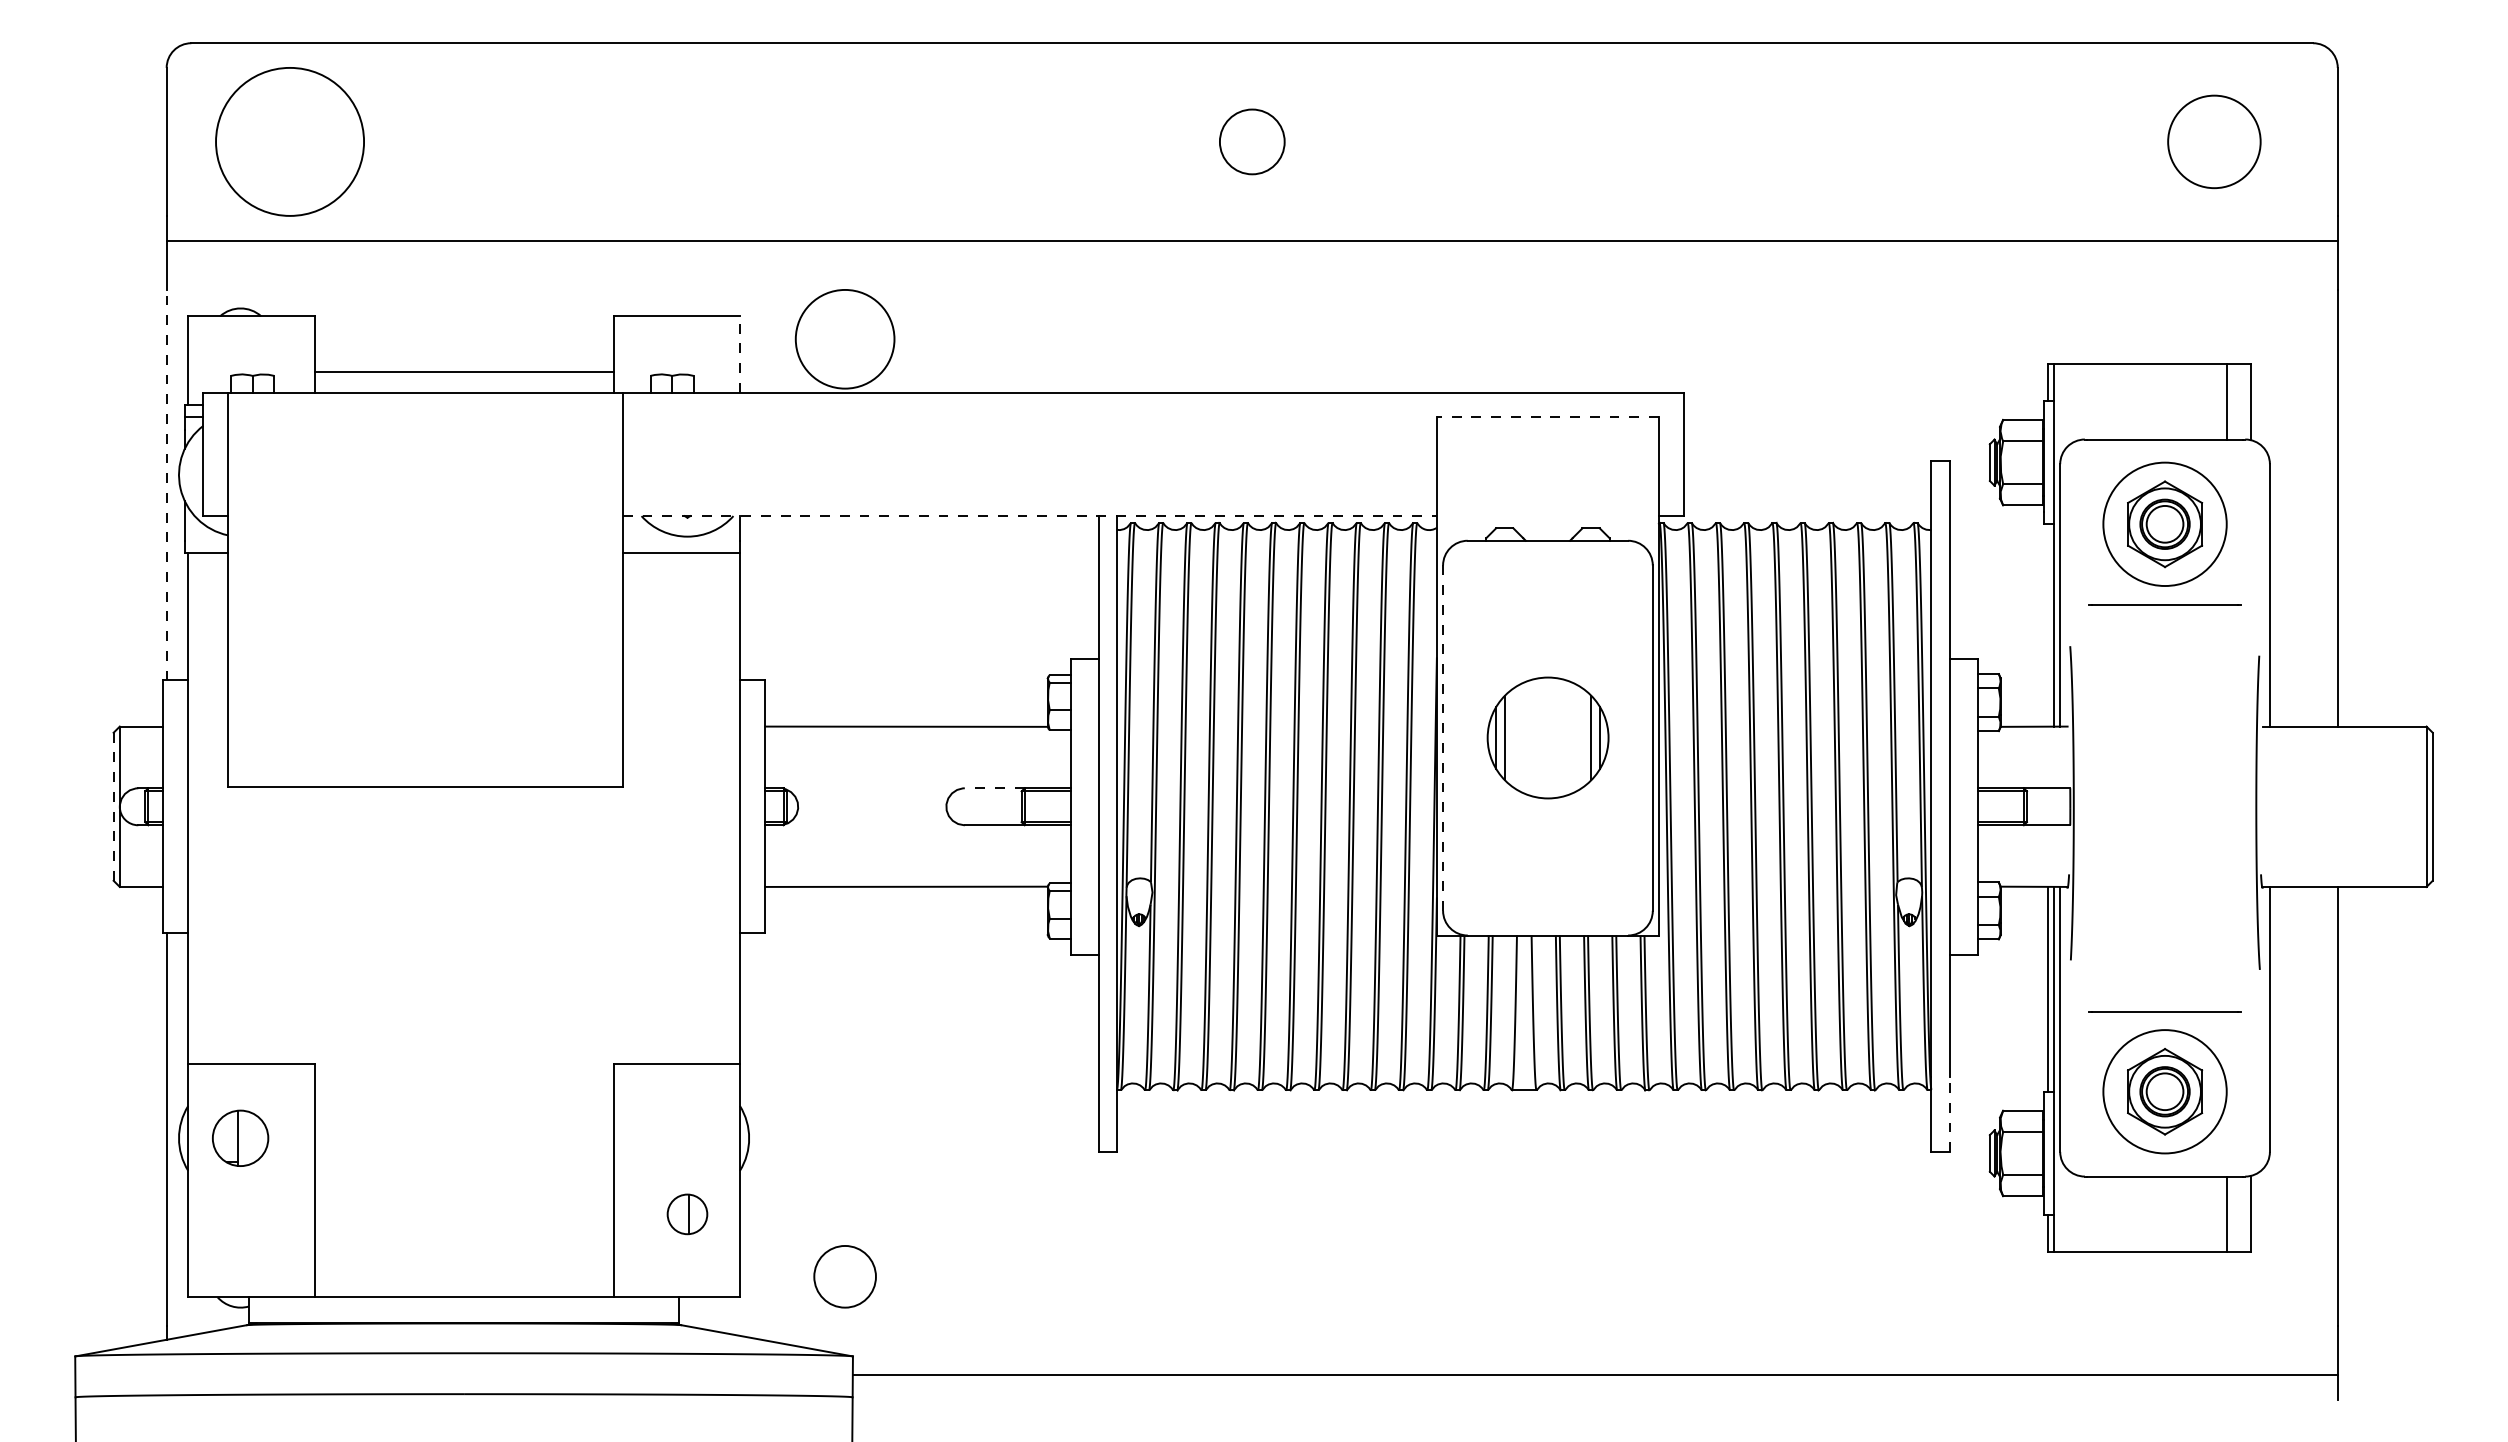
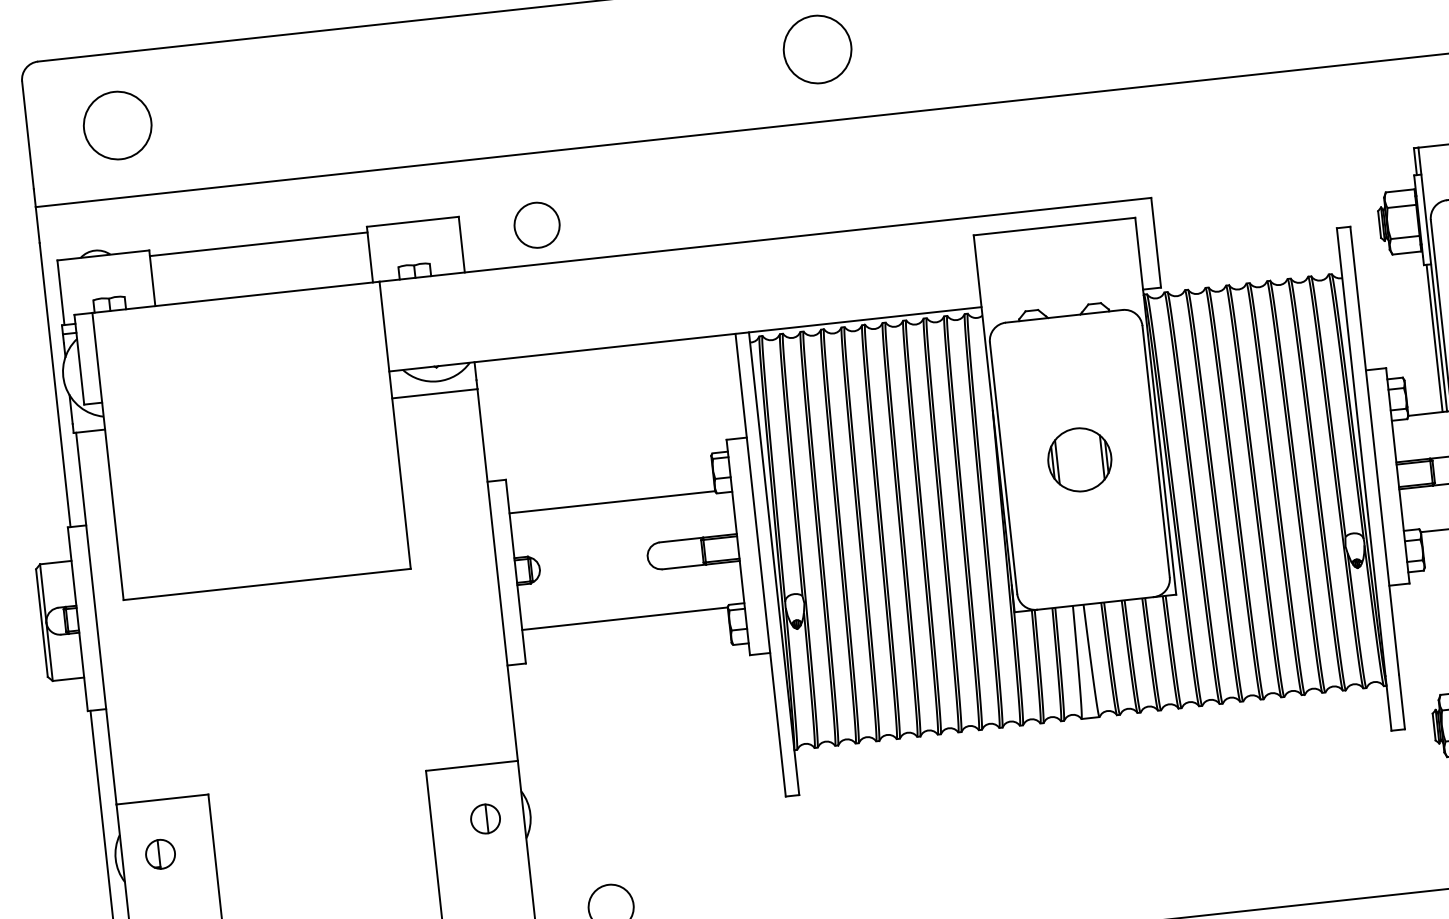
circle: (289, 141) -> (117, 125), size x0.62
circle: (1252, 141) -> (817, 49), size x1.43
circle: (844, 339) -> (536, 225), size x0.62
line: (739, 354) -> (461, 244), dashed -> solid
line: (463, 372) -> (258, 244), moved
line: (1547, 417) -> (1054, 226), dashed -> solid
line: (166, 484) -> (54, 384), dashed -> solid
line: (1030, 516) -> (685, 339), dashed -> solid
line: (2047, 625) -> (1434, 338), added
line: (1443, 738) -> (1003, 468), dashed -> solid
part: (1547, 738) -> (1079, 460), size x0.71
line: (994, 788) -> (681, 540), dashed -> solid
line: (113, 806) -> (41, 622), dashed -> solid
line: (1949, 1114) -> (1401, 701), dashed -> solid
part: (240, 1138) -> (160, 854), size x0.71
part: (687, 1214) -> (485, 819), moved

